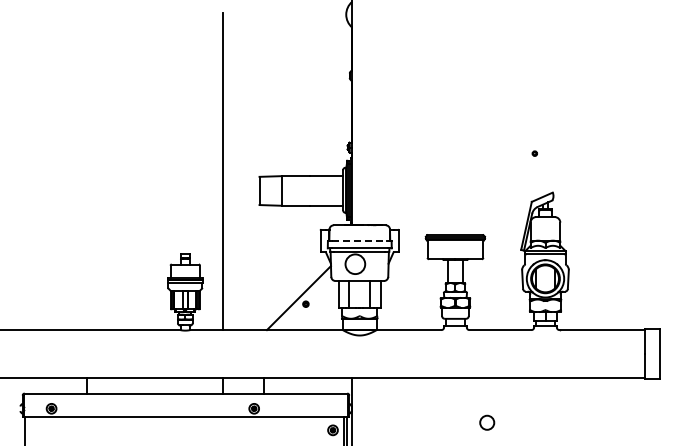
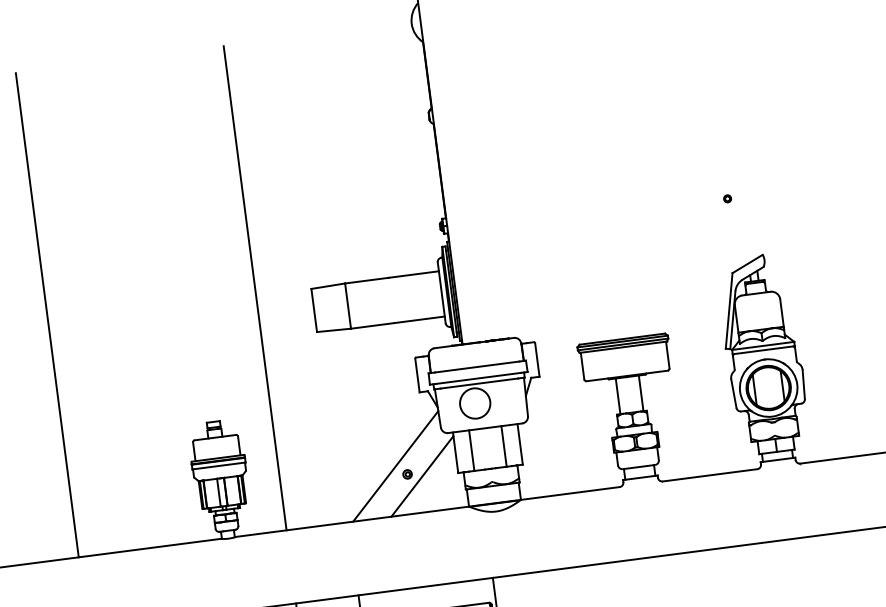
line: (87, 171) -> (47, 314), added
line: (359, 240) -> (476, 366), dashed -> solid
line: (315, 306) -> (422, 475), added

